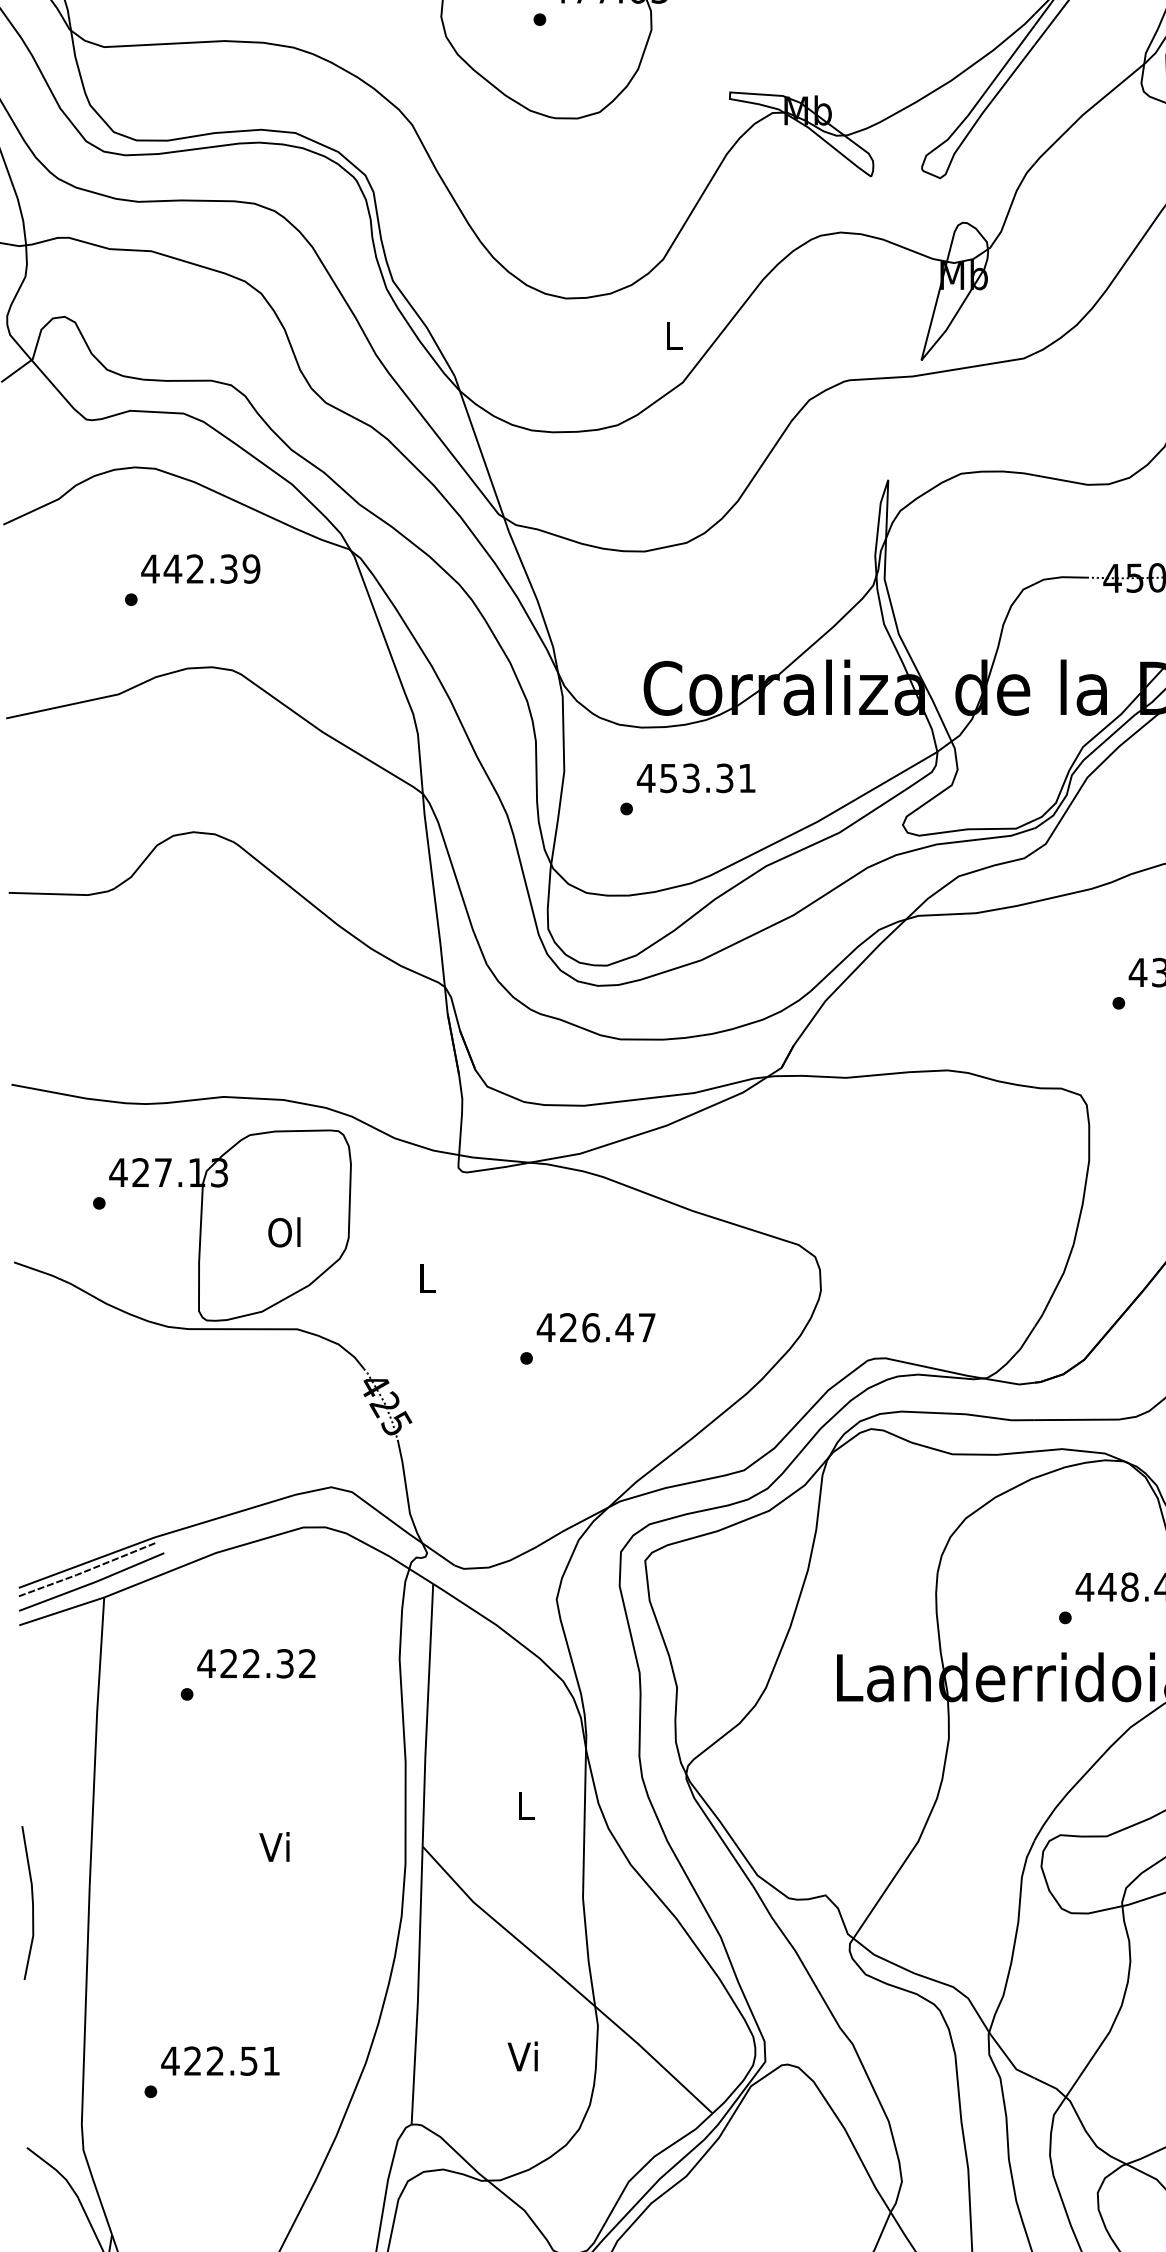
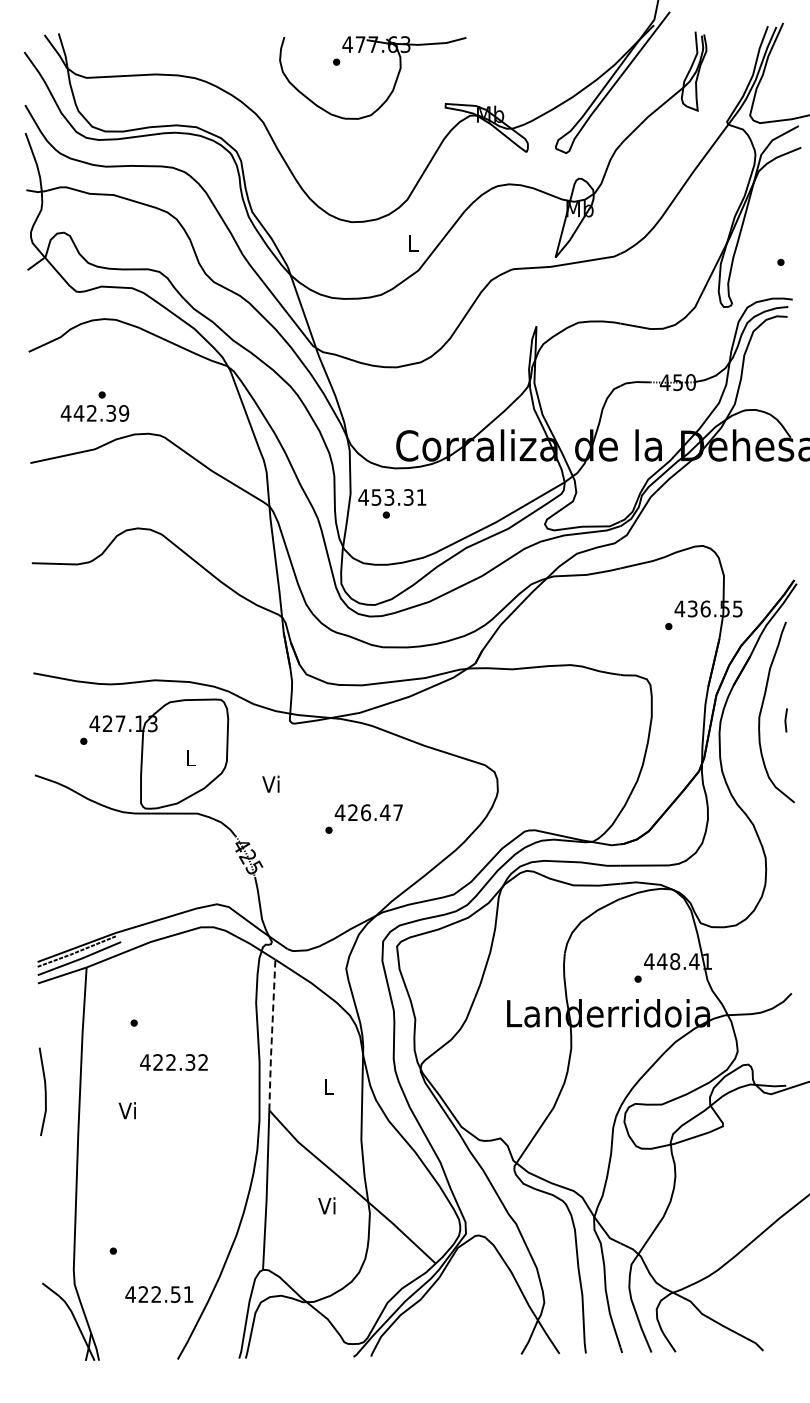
text: (199, 569) -> (94, 413), moved
text: (696, 778) -> (392, 497), moved
text: (283, 1231) -> (189, 757), Ol -> L
text: (424, 1276) -> (270, 783), L -> Vi
text: (255, 1663) -> (173, 1062), moved
line: (426, 1715) -> (271, 1035), solid -> dashed
text: (273, 1846) -> (126, 1110), moved
line: (30, 1902) -> (44, 1091), moved
text: (522, 2055) -> (326, 1205), moved
text: (220, 2061) -> (159, 1294), moved

